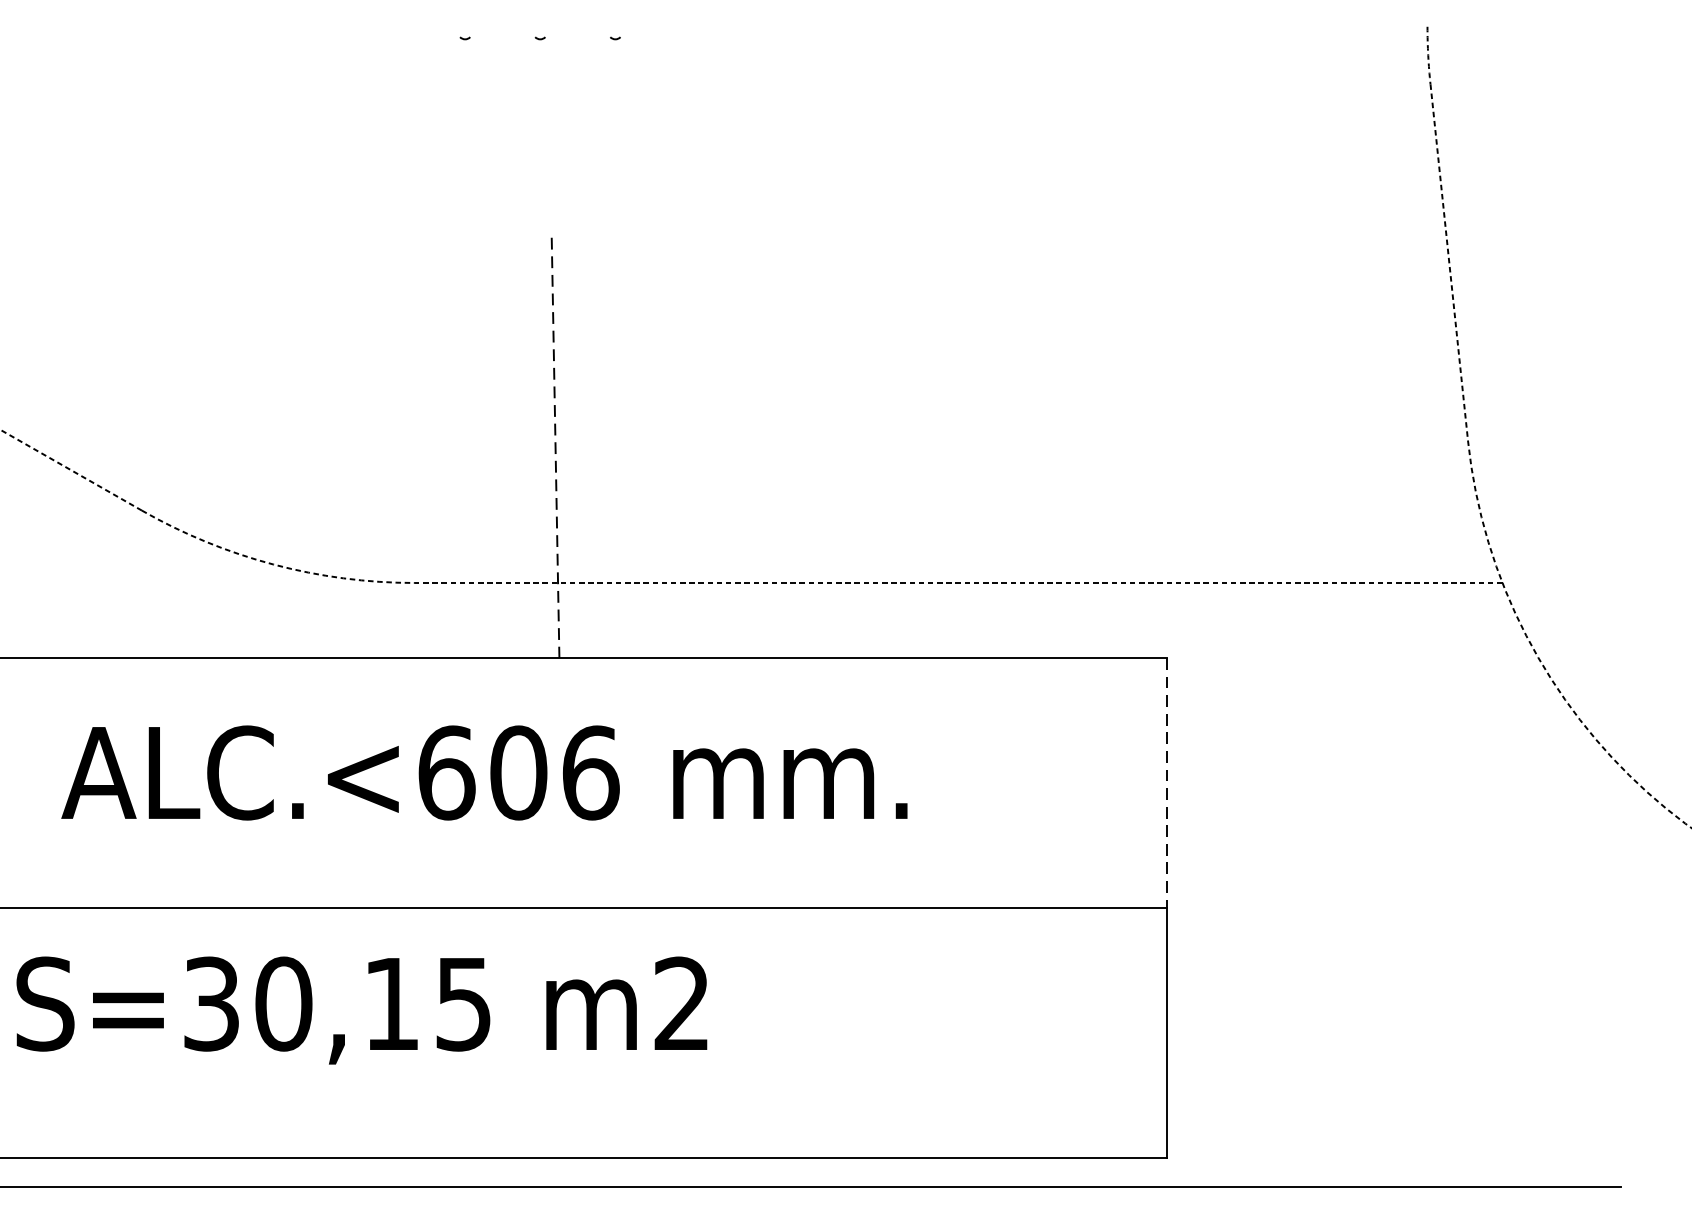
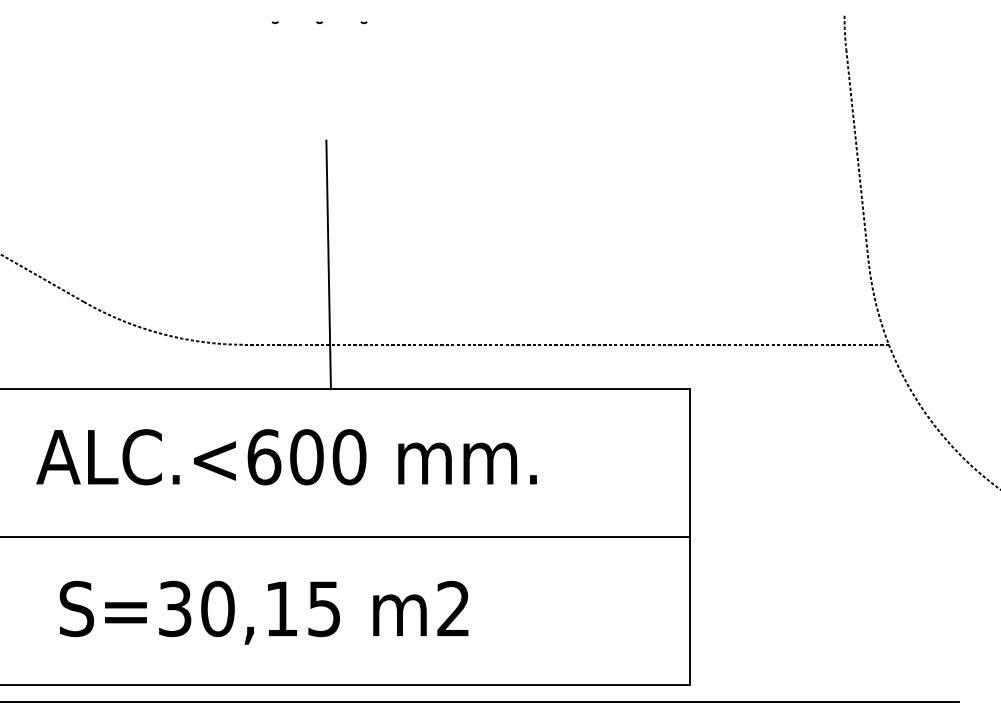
line: (555, 448) -> (328, 265), dashed -> solid
text: (590, 773) -> (349, 457), ALC.<606 -> ALC.<600
line: (1167, 783) -> (690, 463), dashed -> solid
text: (360, 1010) -> (263, 612), moved

